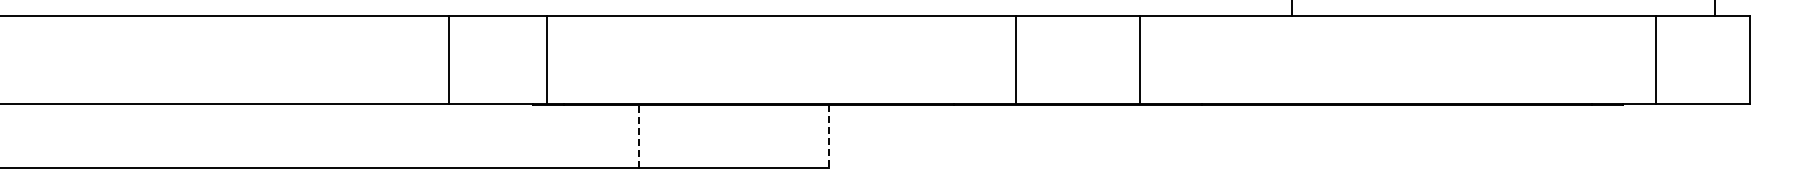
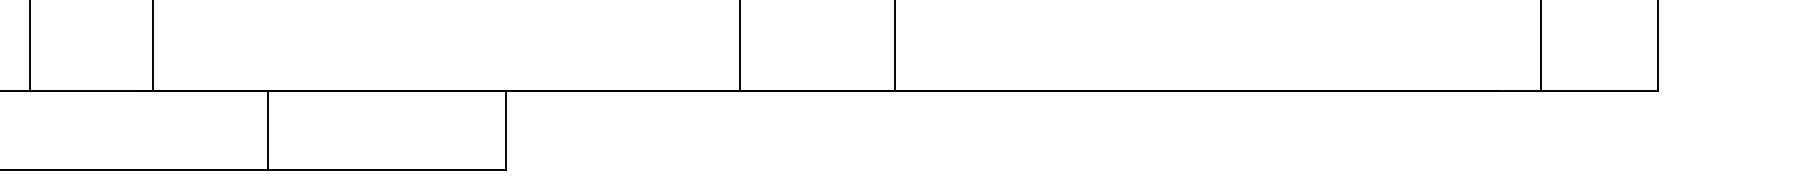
line: (639, 136) -> (268, 130), dashed -> solid
line: (829, 136) -> (506, 130), dashed -> solid

